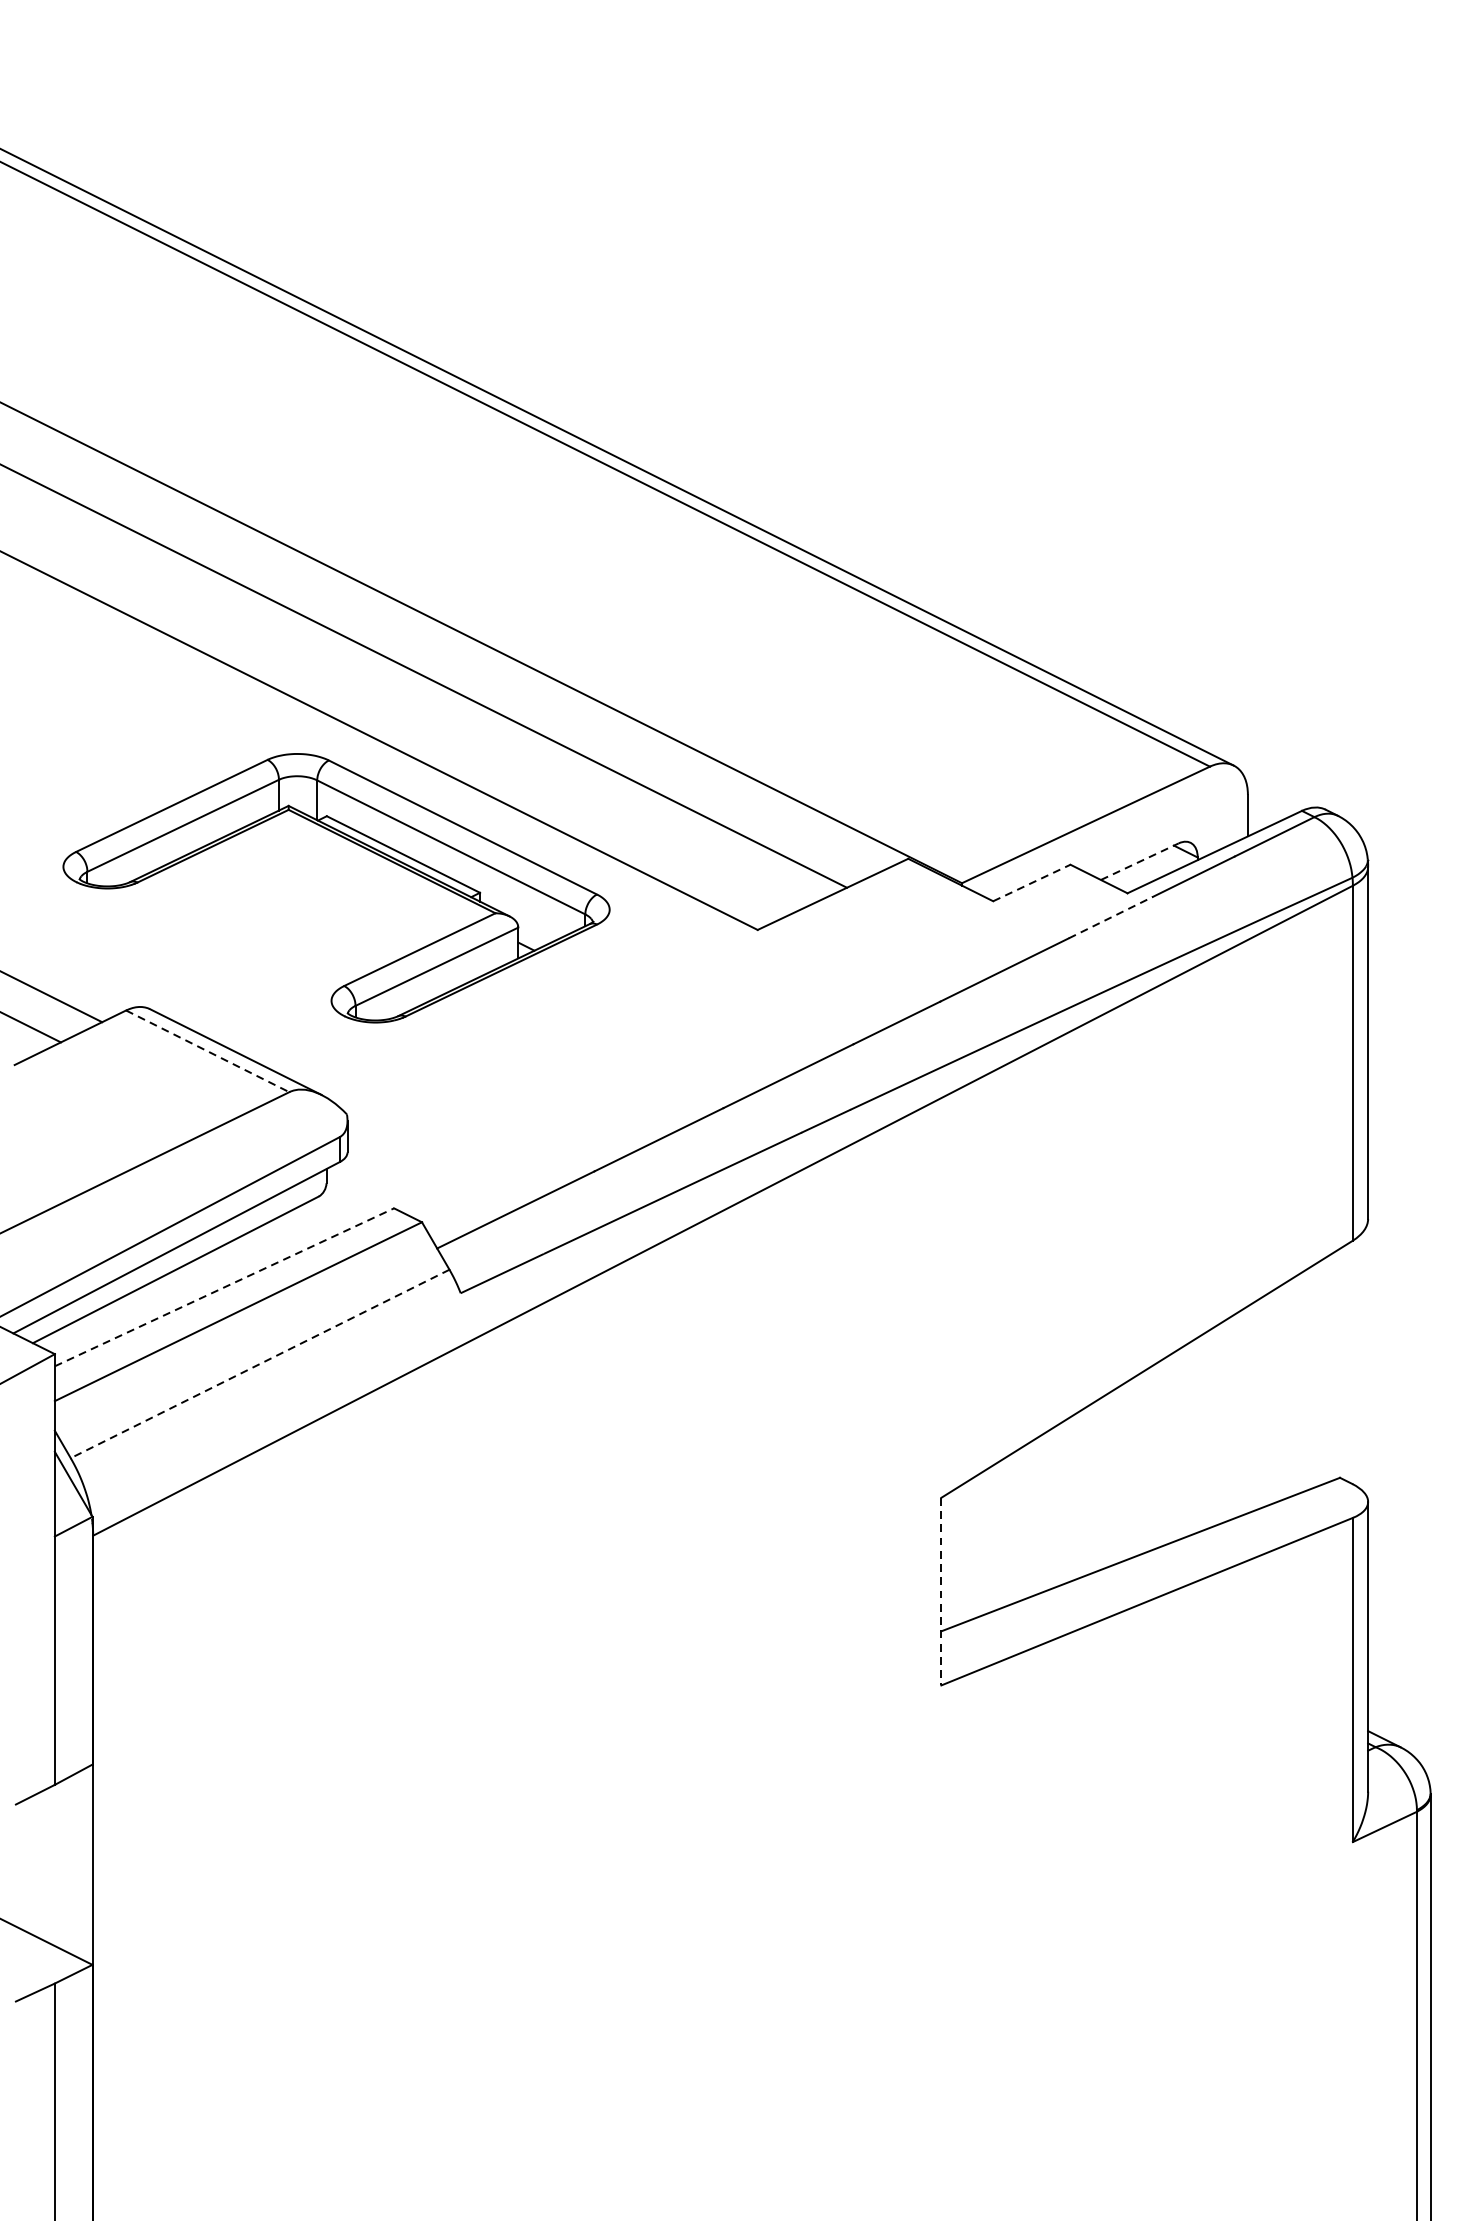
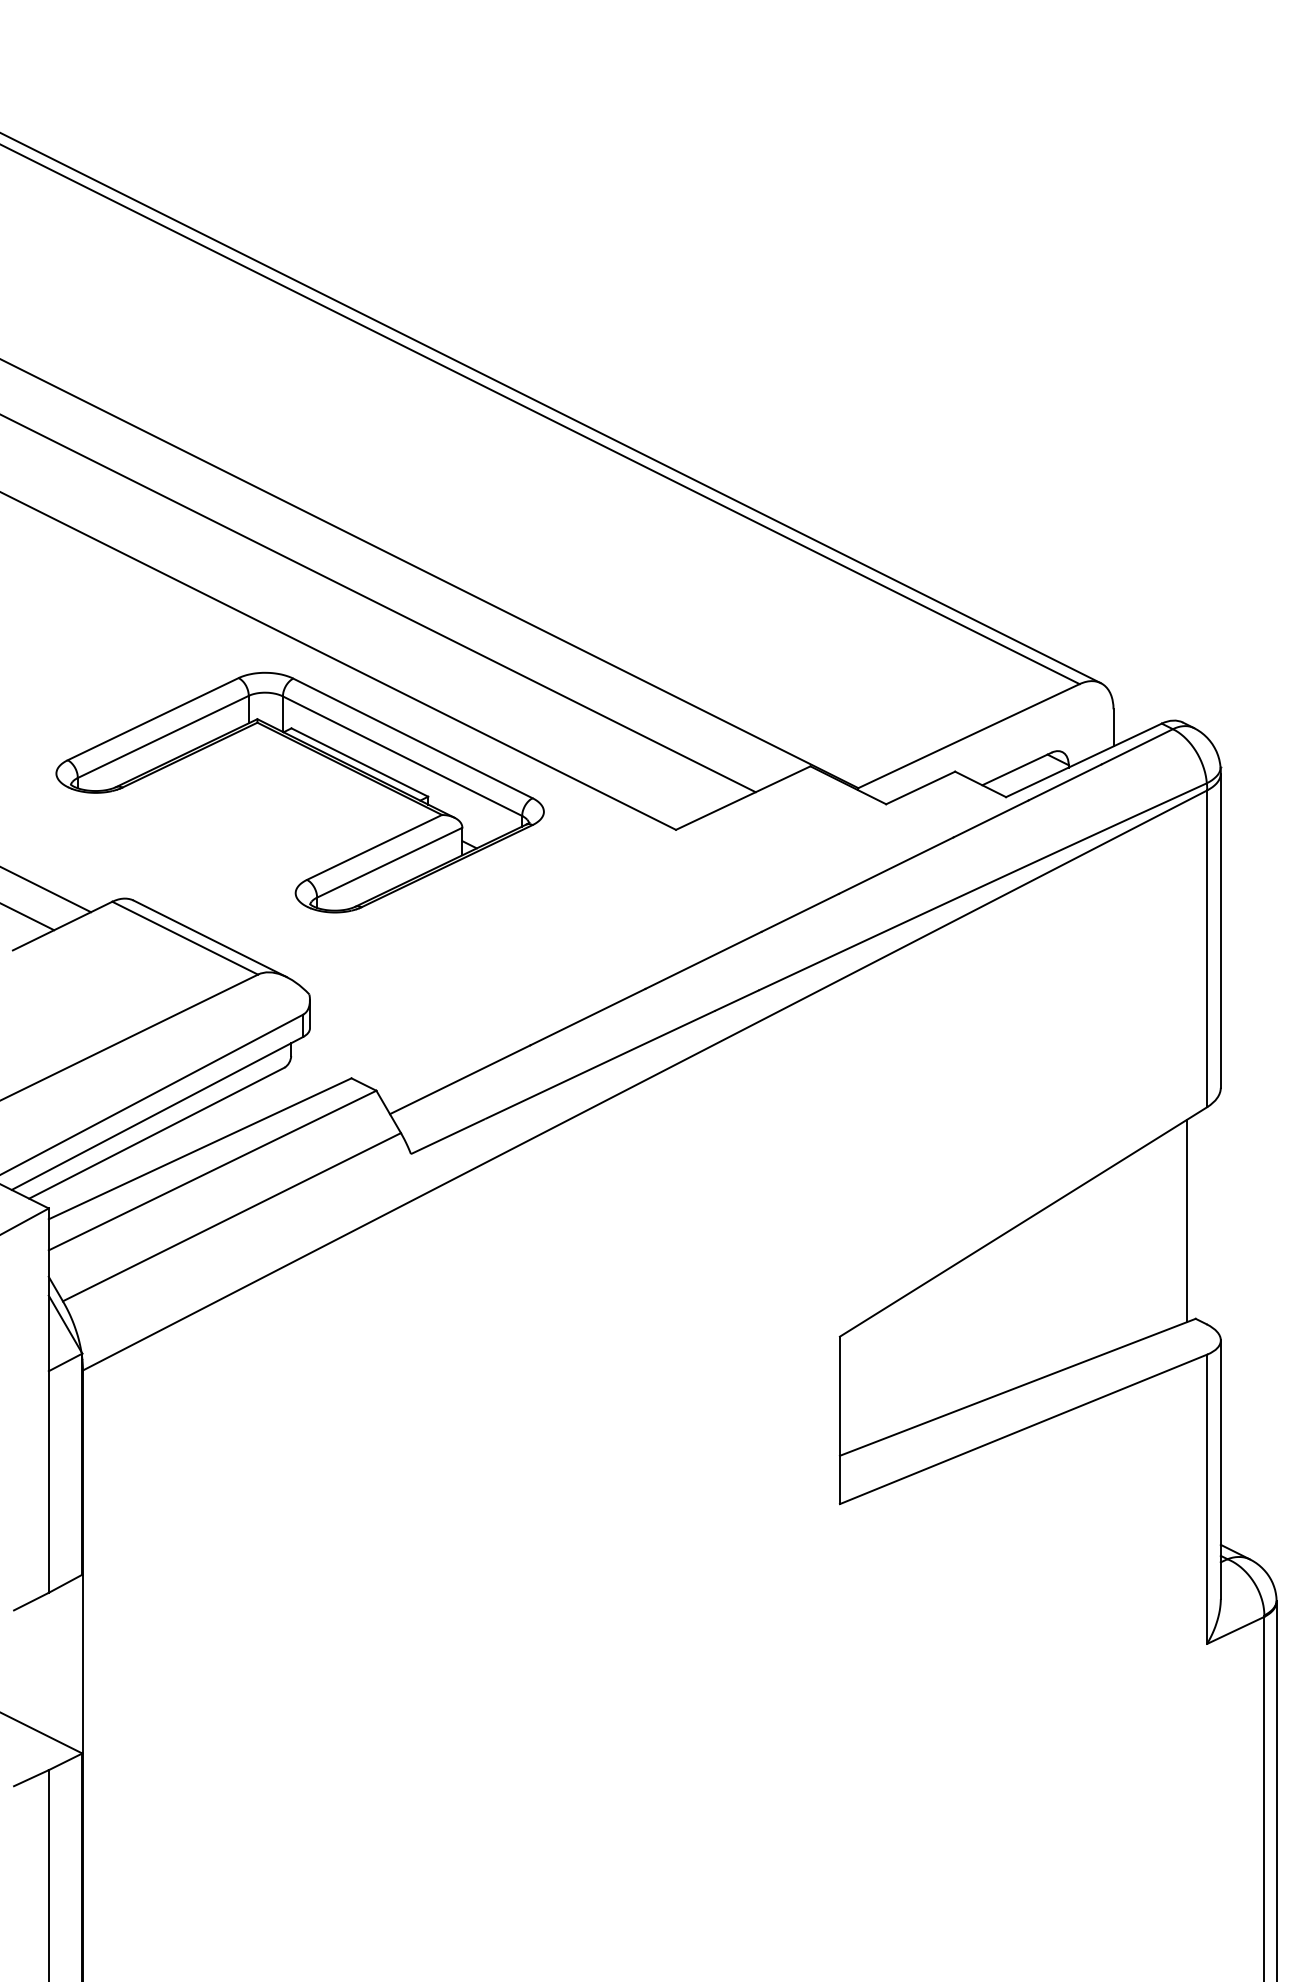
line: (1140, 861) -> (1017, 768), dashed -> solid
line: (1032, 882) -> (921, 787), dashed -> solid
line: (1111, 917) -> (991, 818), dashed -> solid
line: (208, 1051) -> (185, 938), dashed -> solid
line: (224, 1286) -> (200, 1148), dashed -> solid
line: (259, 1364) -> (231, 1217), dashed -> solid
line: (1330, 1367) -> (1187, 1220), added
line: (940, 1591) -> (839, 1420), dashed -> solid

